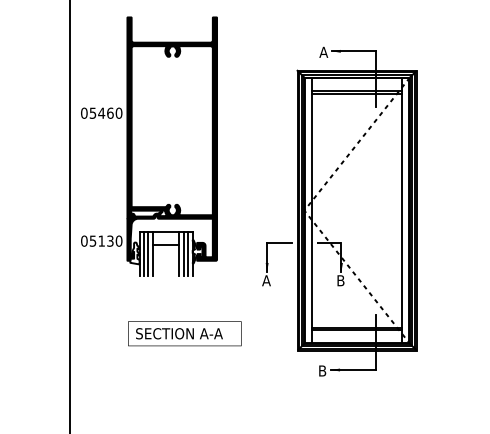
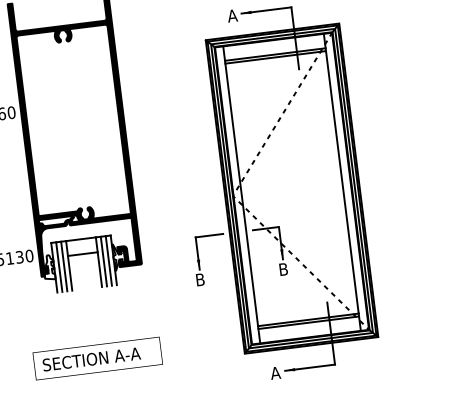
text: (266, 280) -> (200, 279), A -> B
text: (184, 333) -> (97, 358), moved
text: (322, 370) -> (275, 372), B -> A

